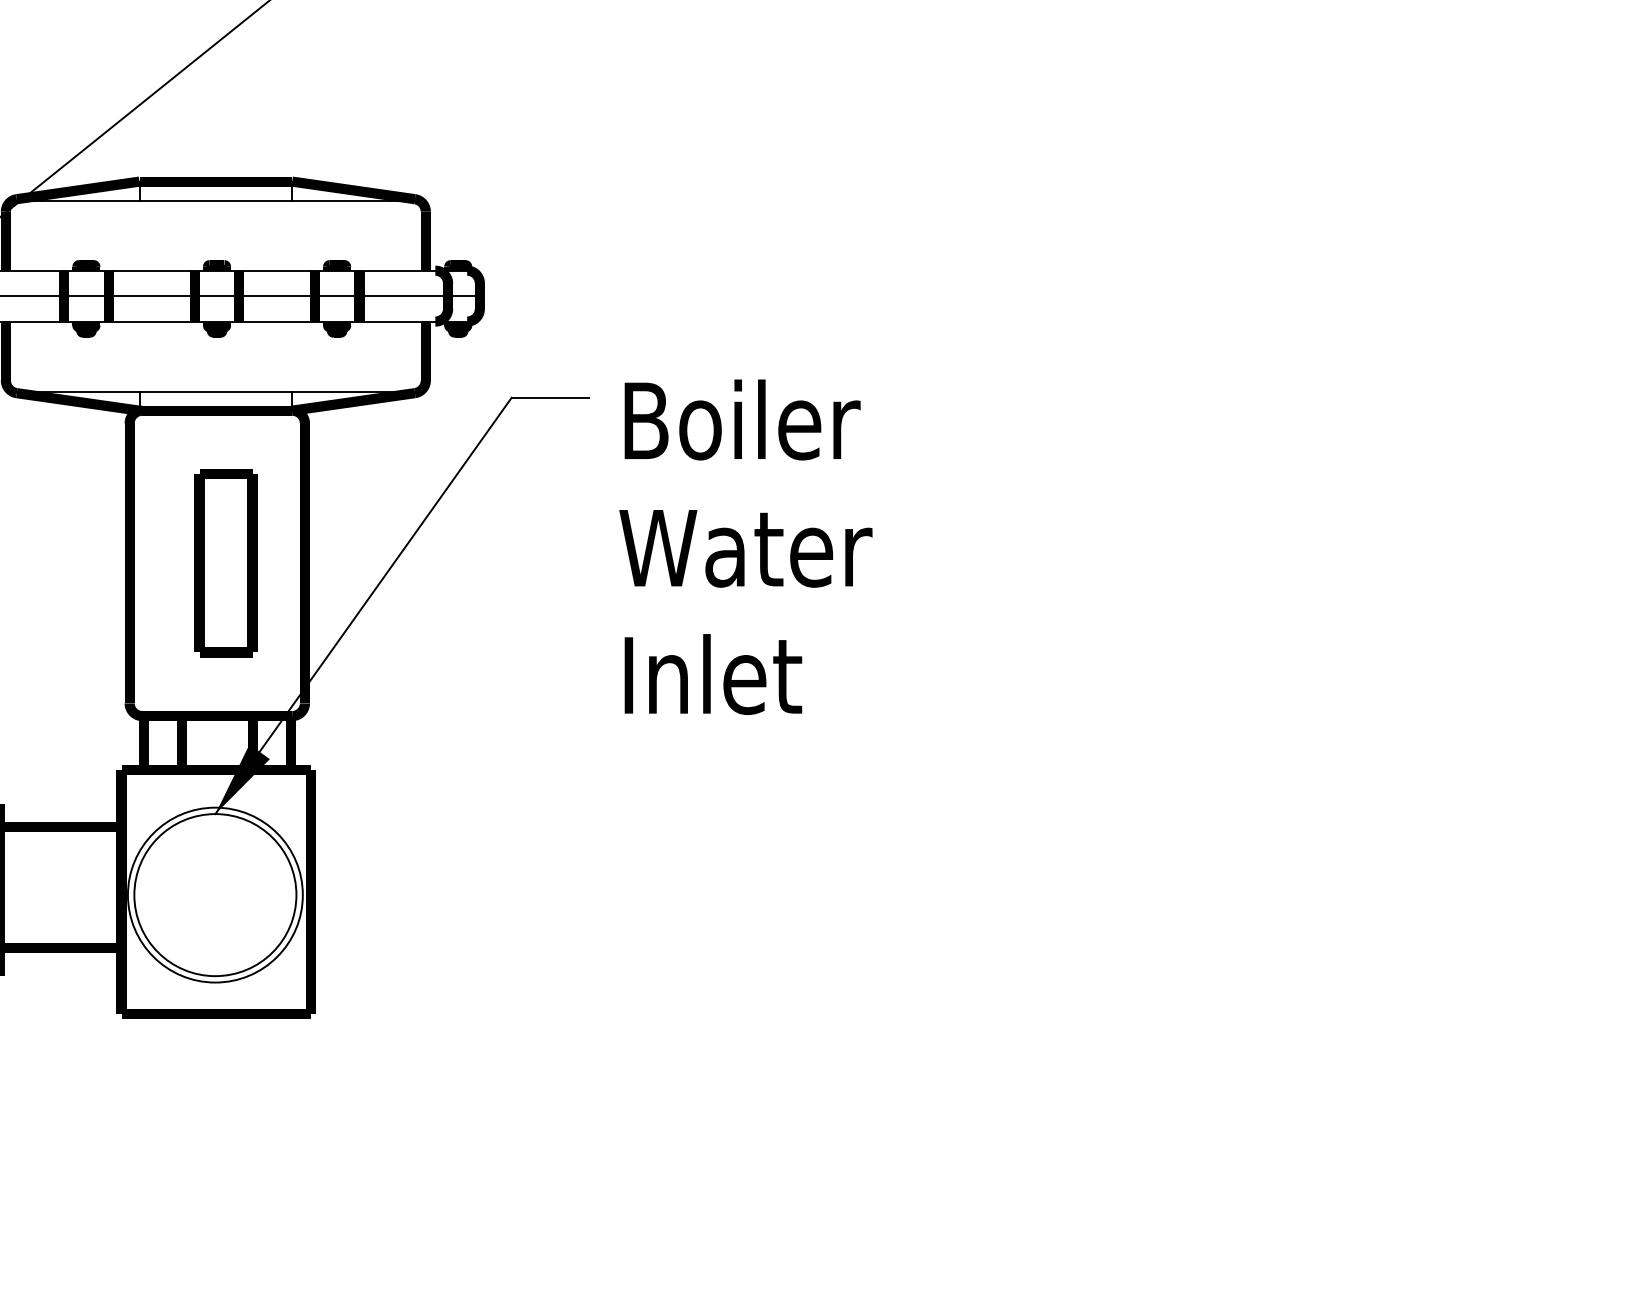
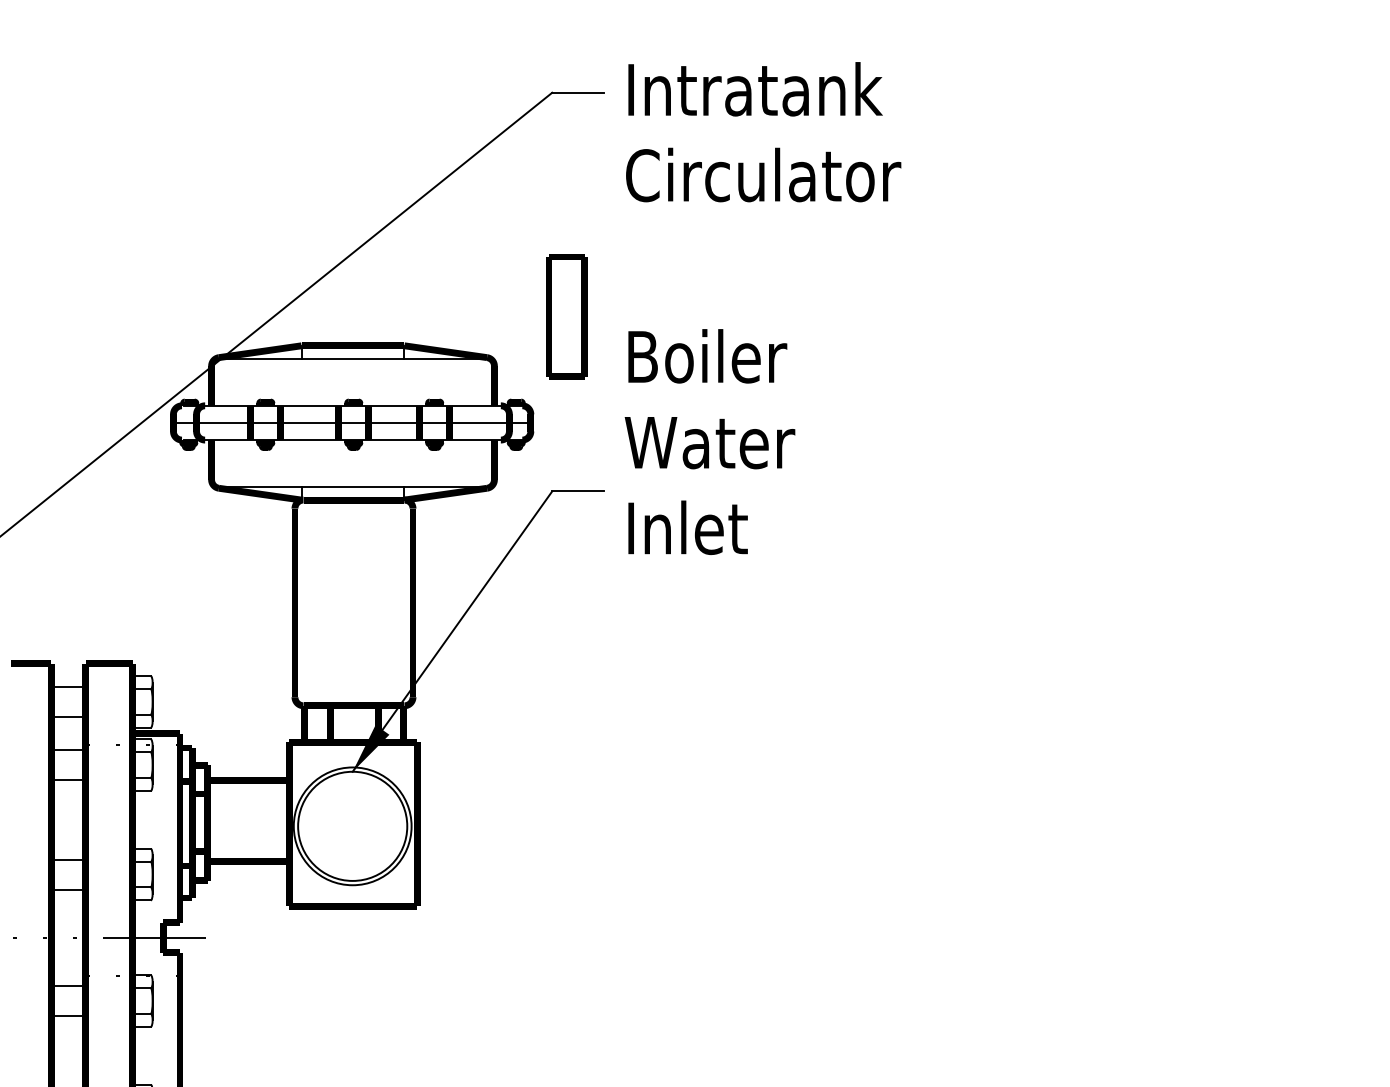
text: (745, 546) -> (709, 441), moved
part: (225, 562) -> (566, 316), moved

